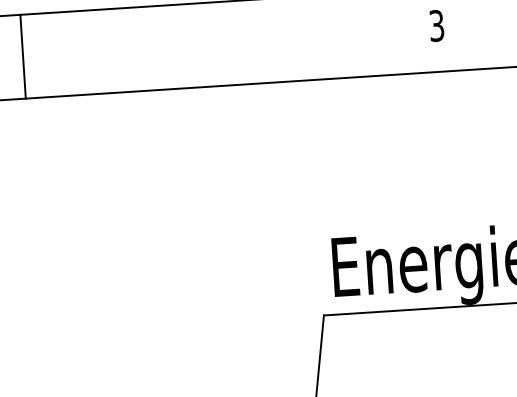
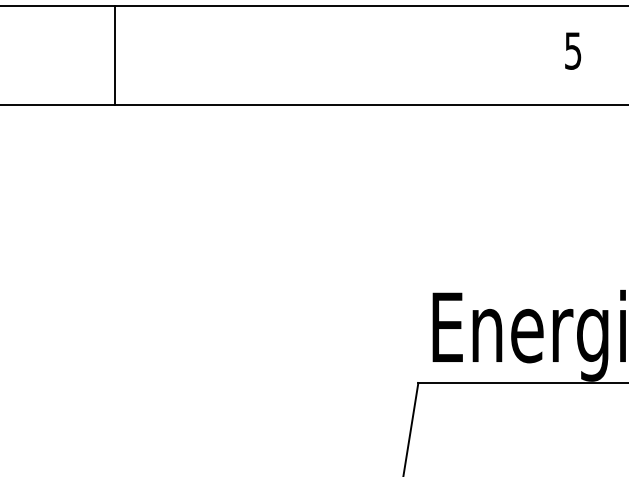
text: (437, 25) -> (573, 50), 3 -> 5
line: (23, 56) -> (115, 55), moved

